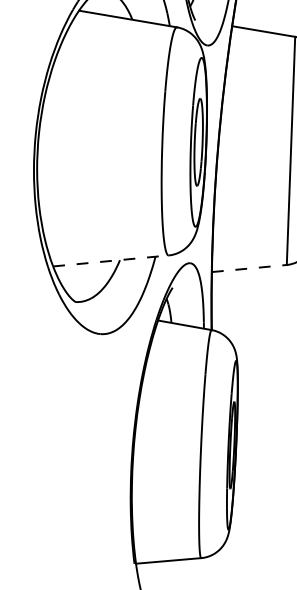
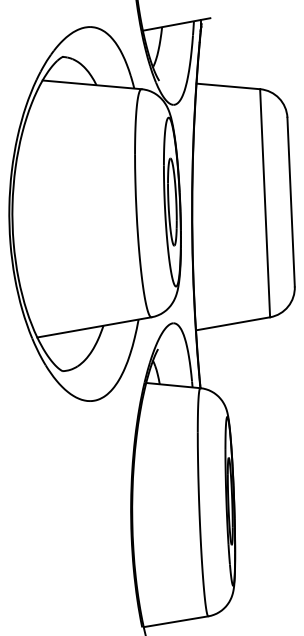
line: (110, 261) -> (94, 327), dashed -> solid
line: (249, 268) -> (233, 323), dashed -> solid

